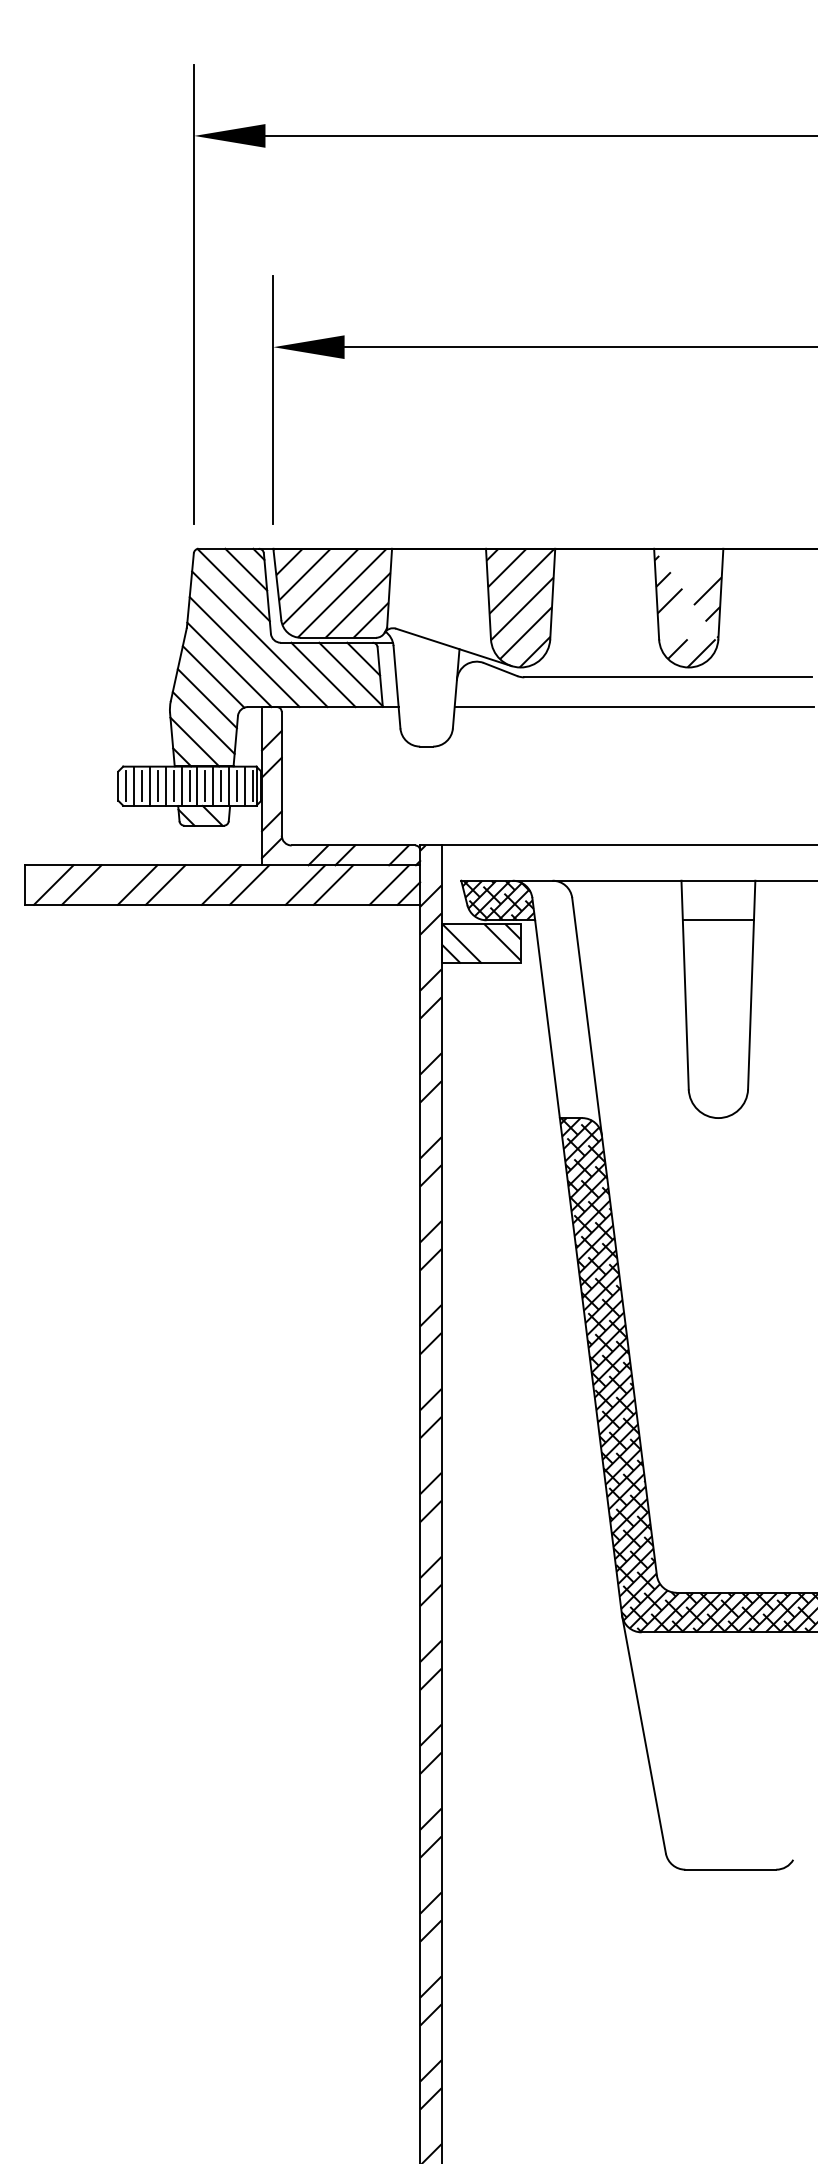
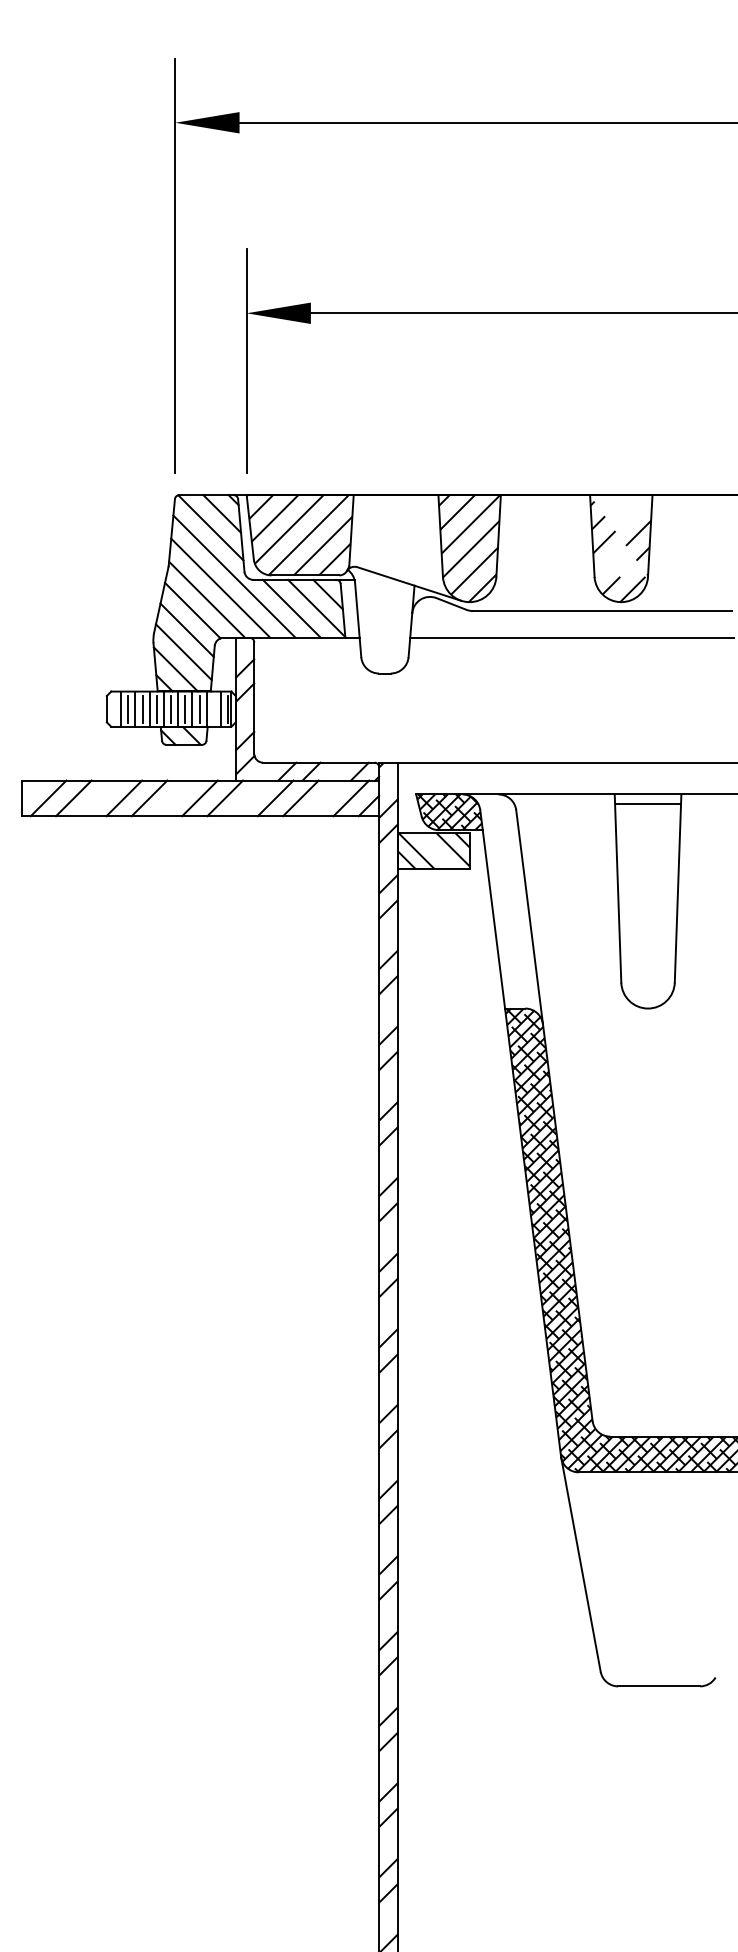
line: (125, 785) -> (113, 708), removed
line: (236, 785) -> (213, 708), removed
line: (717, 920) -> (647, 804), moved

